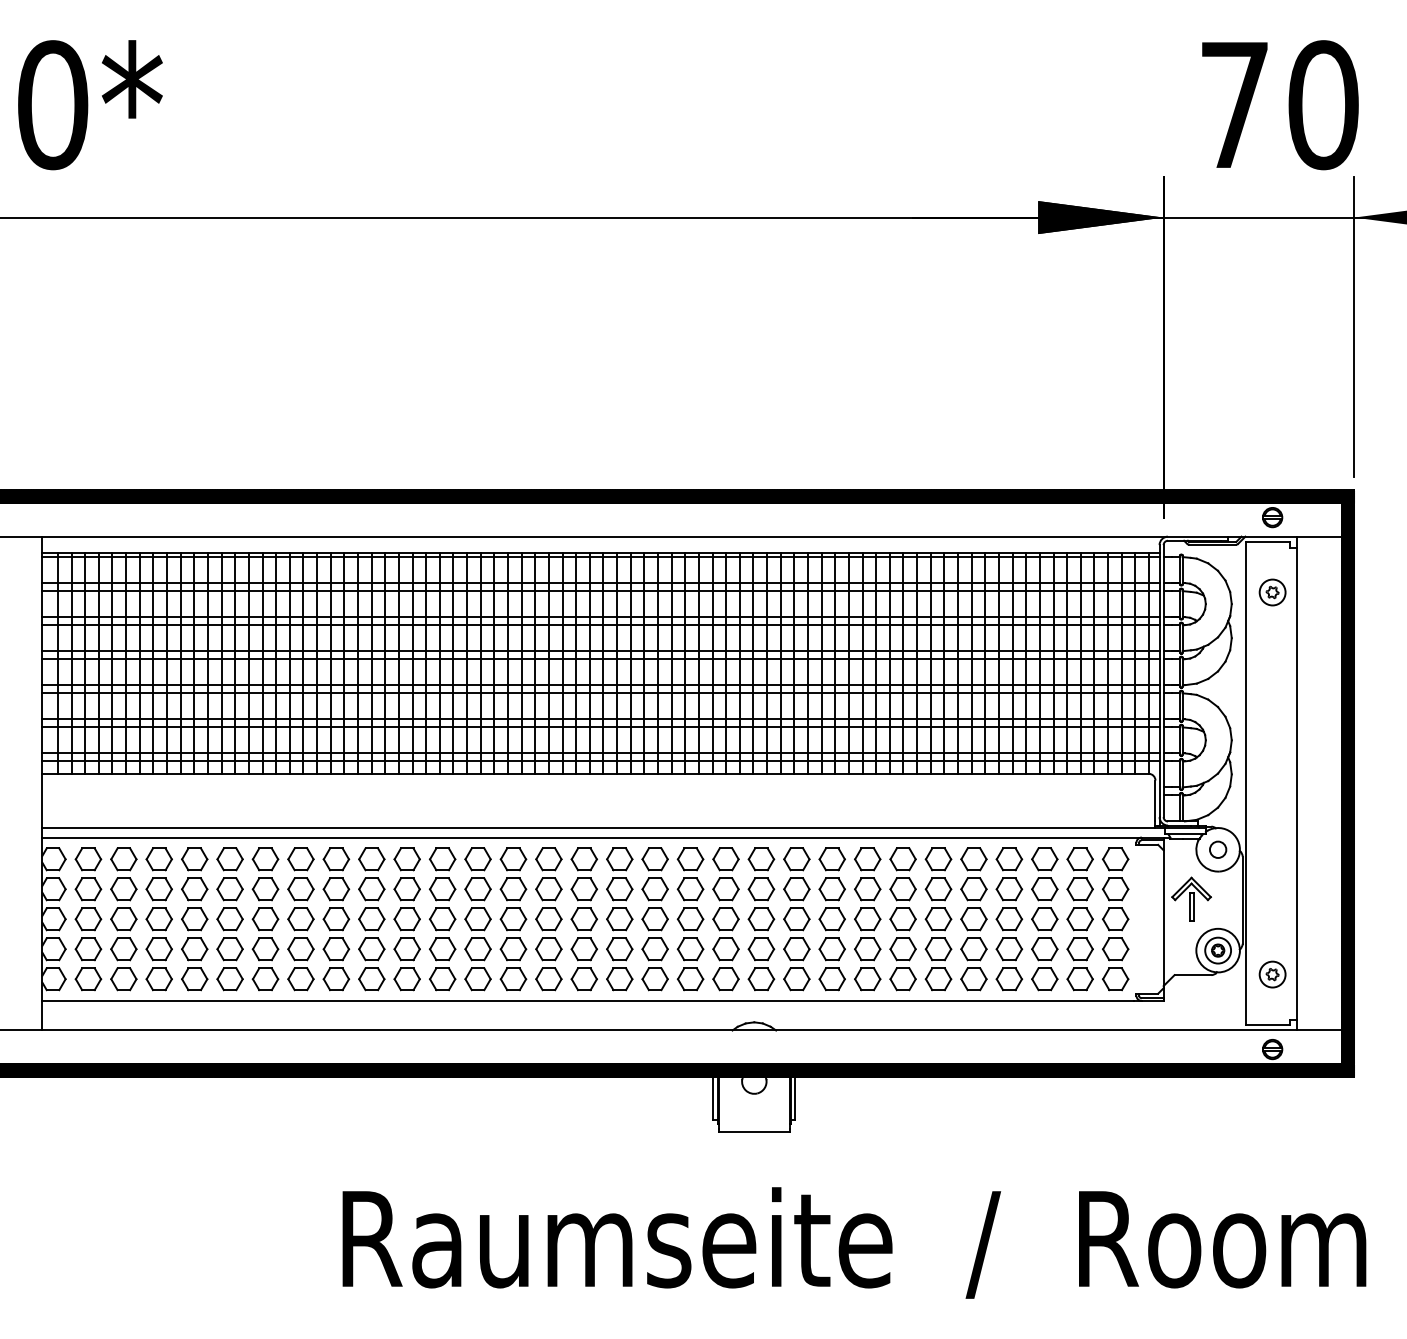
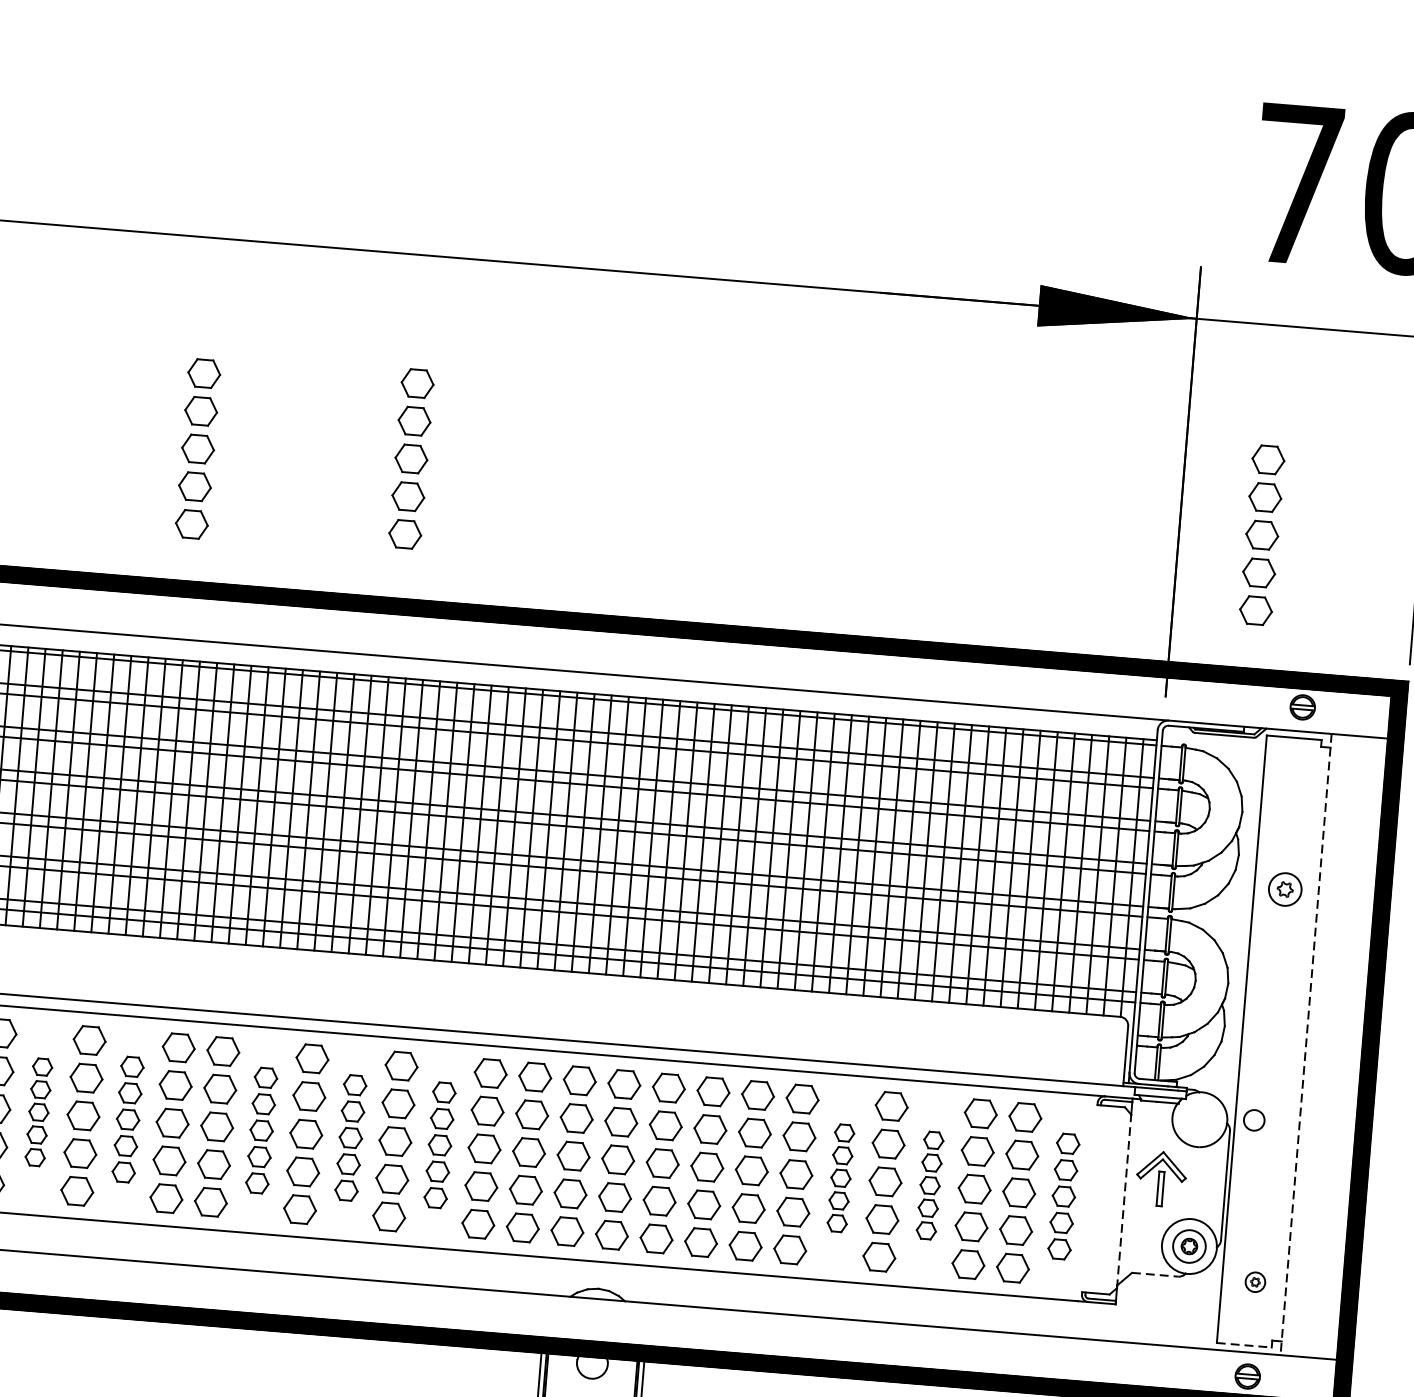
part: (552, 379) -> (411, 459), added
part: (1229, 384) -> (1262, 535), added
part: (383, 385) -> (197, 449), added
part: (1272, 592) -> (1285, 889), moved
line: (1297, 783) -> (1306, 1044), solid -> dashed
circle: (1218, 849) -> (1254, 1120), moved
part: (300, 919) -> (38, 1112), size x0.6
part: (371, 919) -> (127, 1119), size x0.7
part: (477, 919) -> (260, 1130), size x0.7
part: (548, 919) -> (350, 1138), size x0.7
part: (619, 919) -> (439, 1145), size x0.7
part: (938, 919) -> (840, 1178), size x0.6
part: (1009, 919) -> (930, 1185), size x0.6
part: (1115, 919) -> (1063, 1196), size x0.7
line: (1163, 919) -> (1123, 1201), solid -> dashed
part: (1272, 974) -> (1255, 1282), size x0.6
line: (1193, 975) -> (1155, 1275), solid -> dashed
line: (1267, 1025) -> (1243, 1345), solid -> dashed

